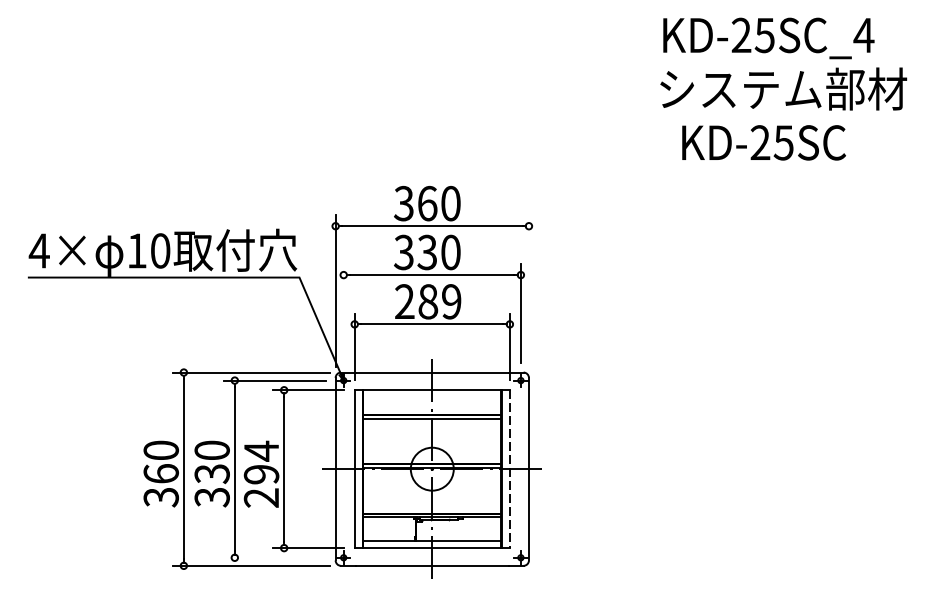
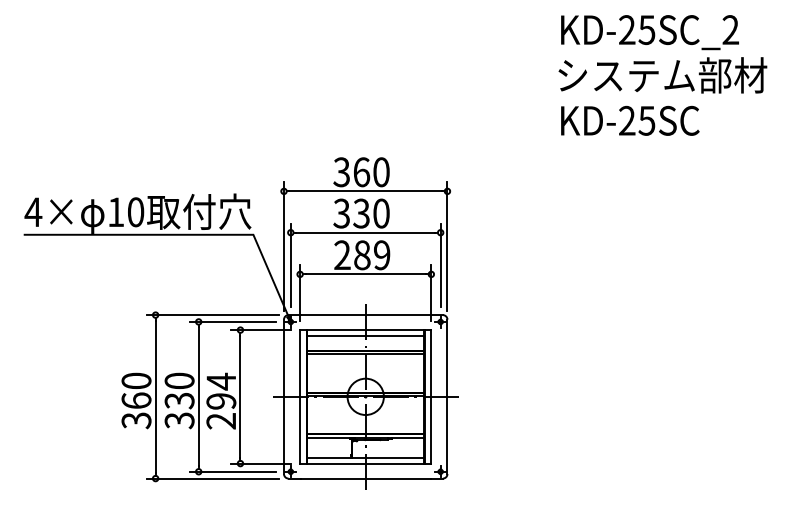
text: (863, 34) -> (730, 29), KD-25SC_4 -> KD-25SC_2
text: (764, 142) -> (630, 120), moved
line: (528, 291) -> (447, 246), added
line: (343, 313) -> (290, 265), added
line: (432, 396) -> (365, 335), added
line: (510, 468) -> (431, 396), dashed -> solid
line: (274, 557) -> (232, 471), added

